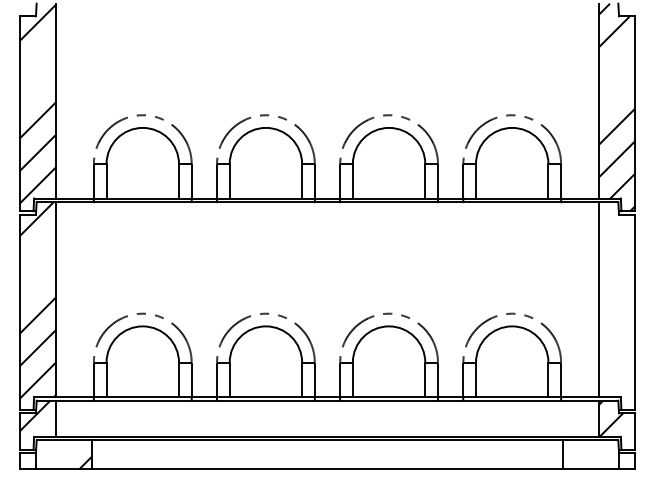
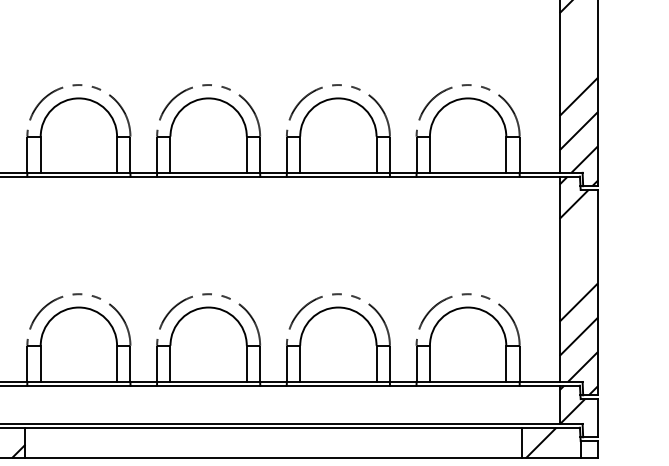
hatch: (617, 305) -> (579, 285), added
hatch: (579, 454) -> (539, 442), added

